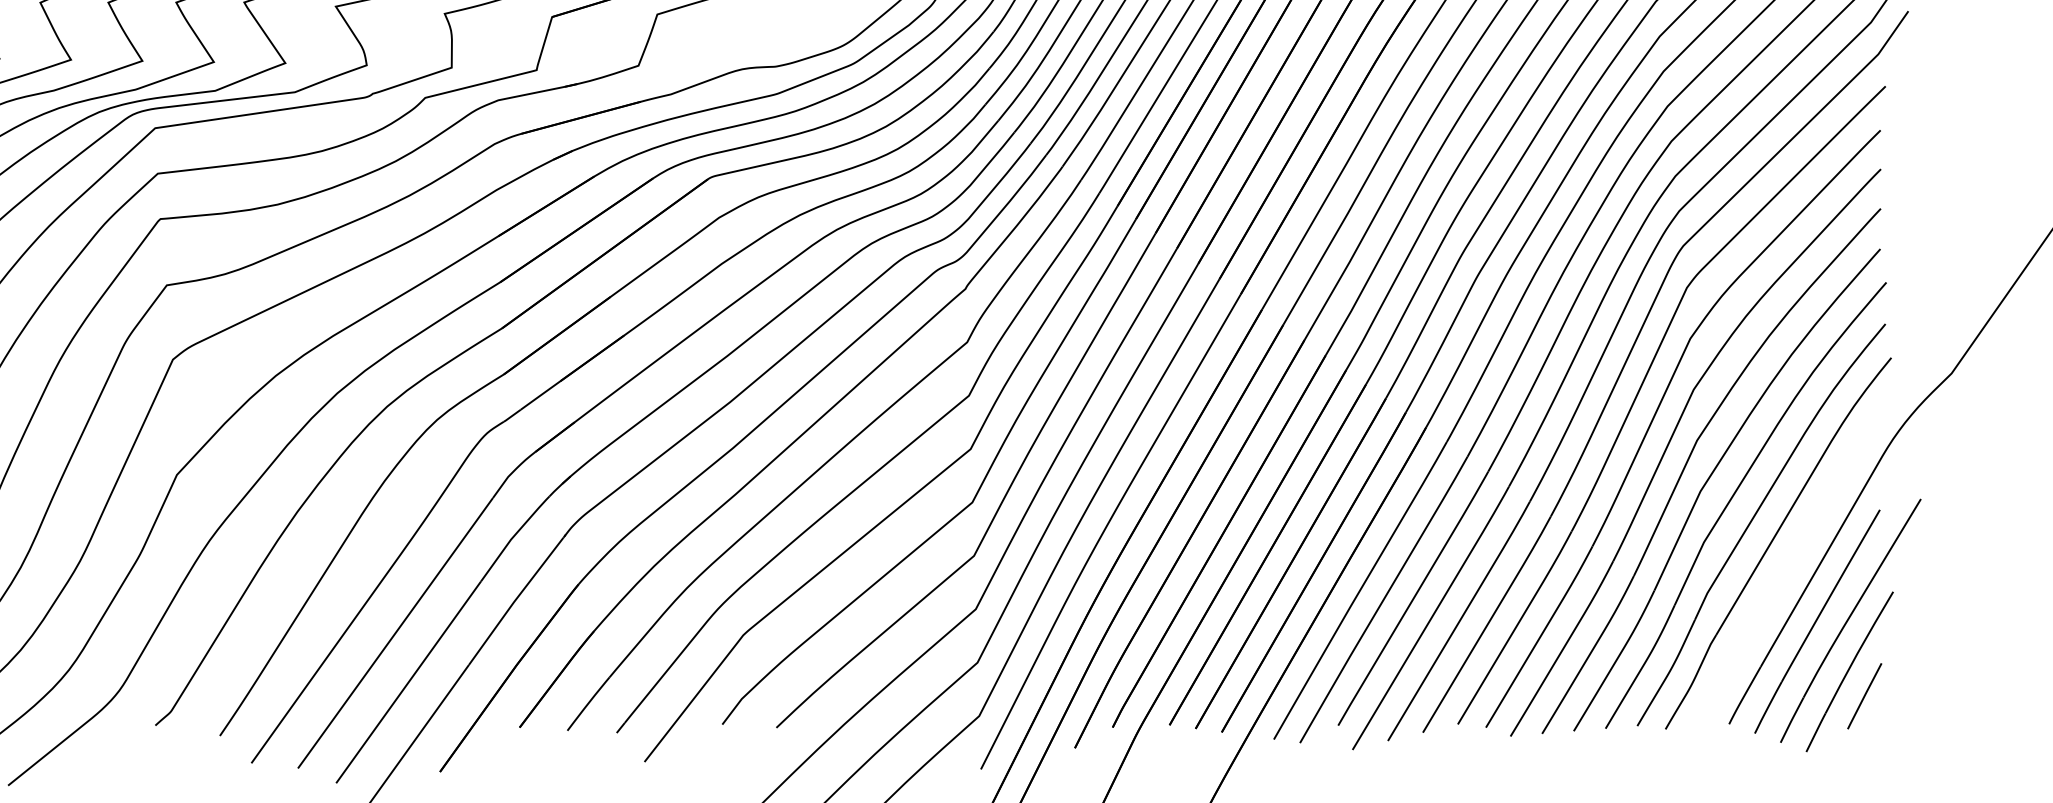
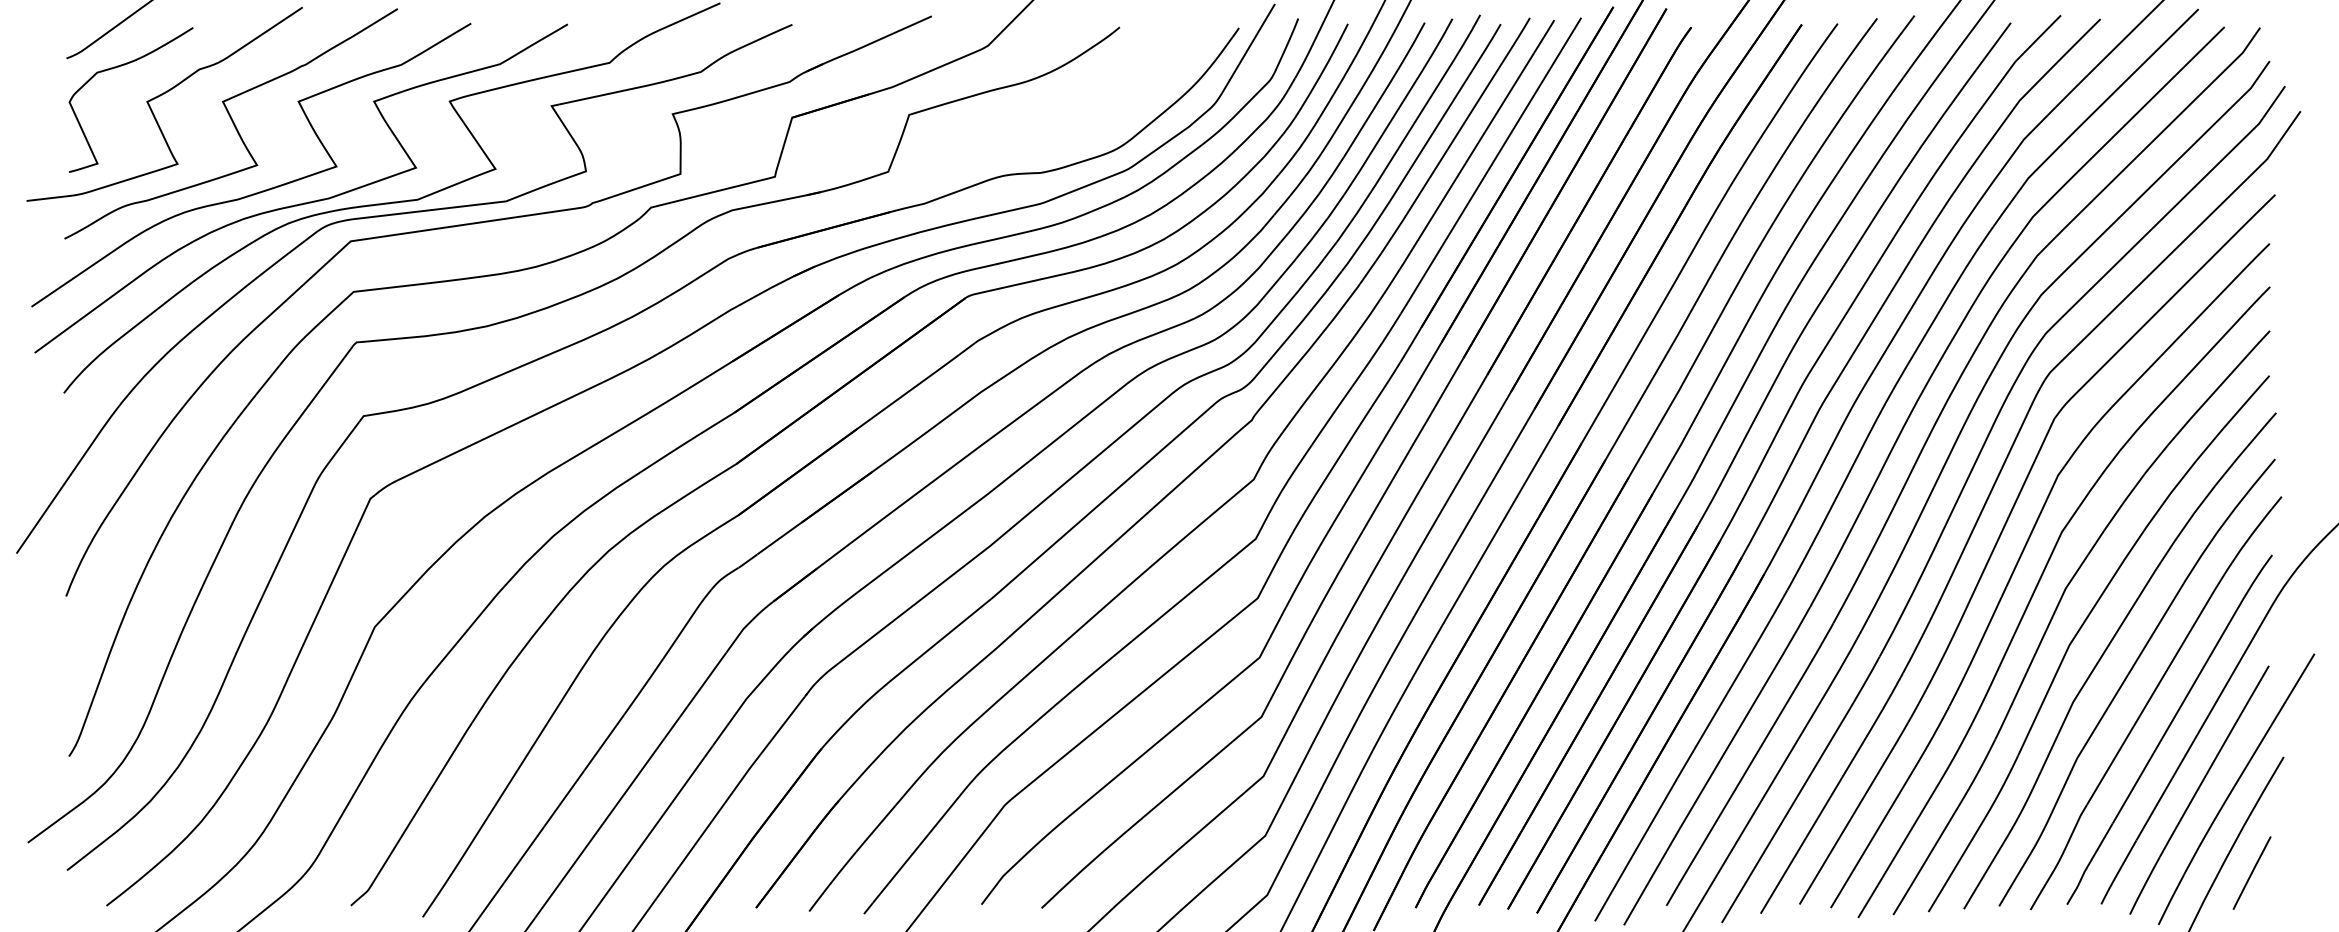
part: (1790, 567) -> (2169, 729), added

